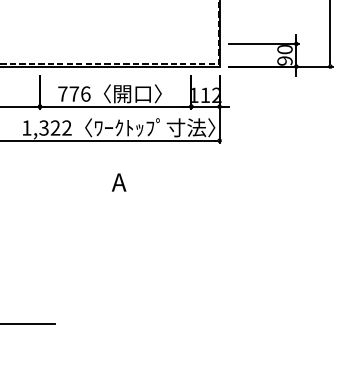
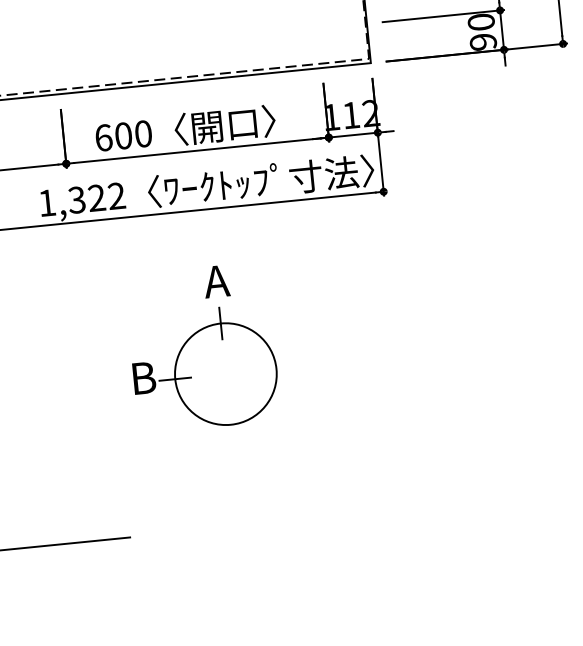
text: (74, 93) -> (123, 134), 776 -> 600
part: (107, 231) -> (204, 368), added

